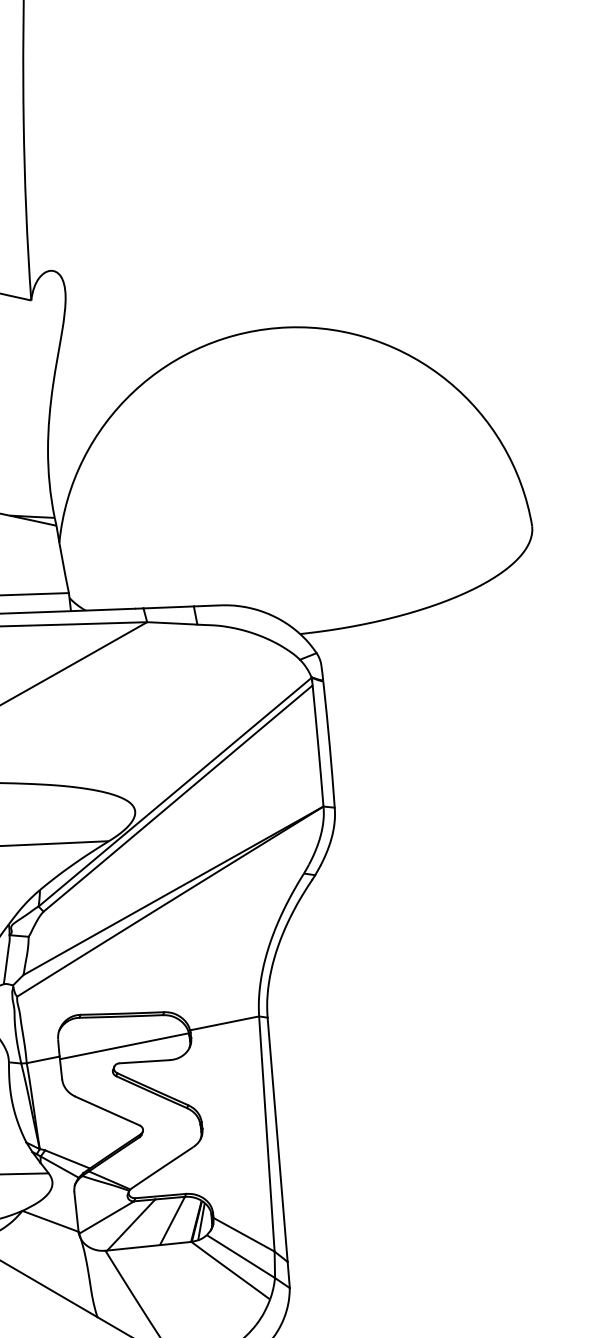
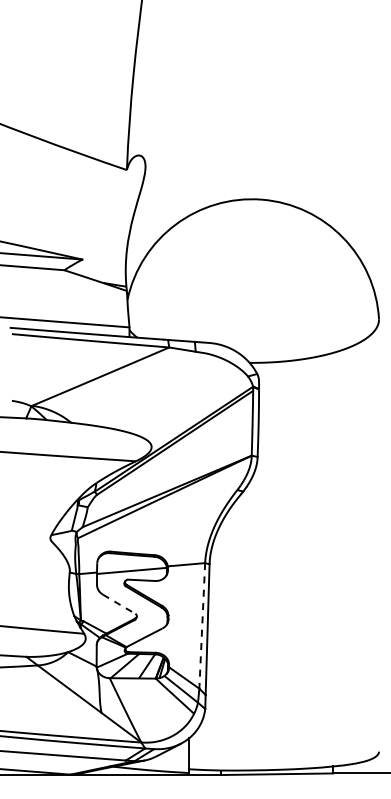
line: (108, 1111) -> (119, 604), solid -> dashed
line: (267, 1133) -> (202, 625), solid -> dashed

